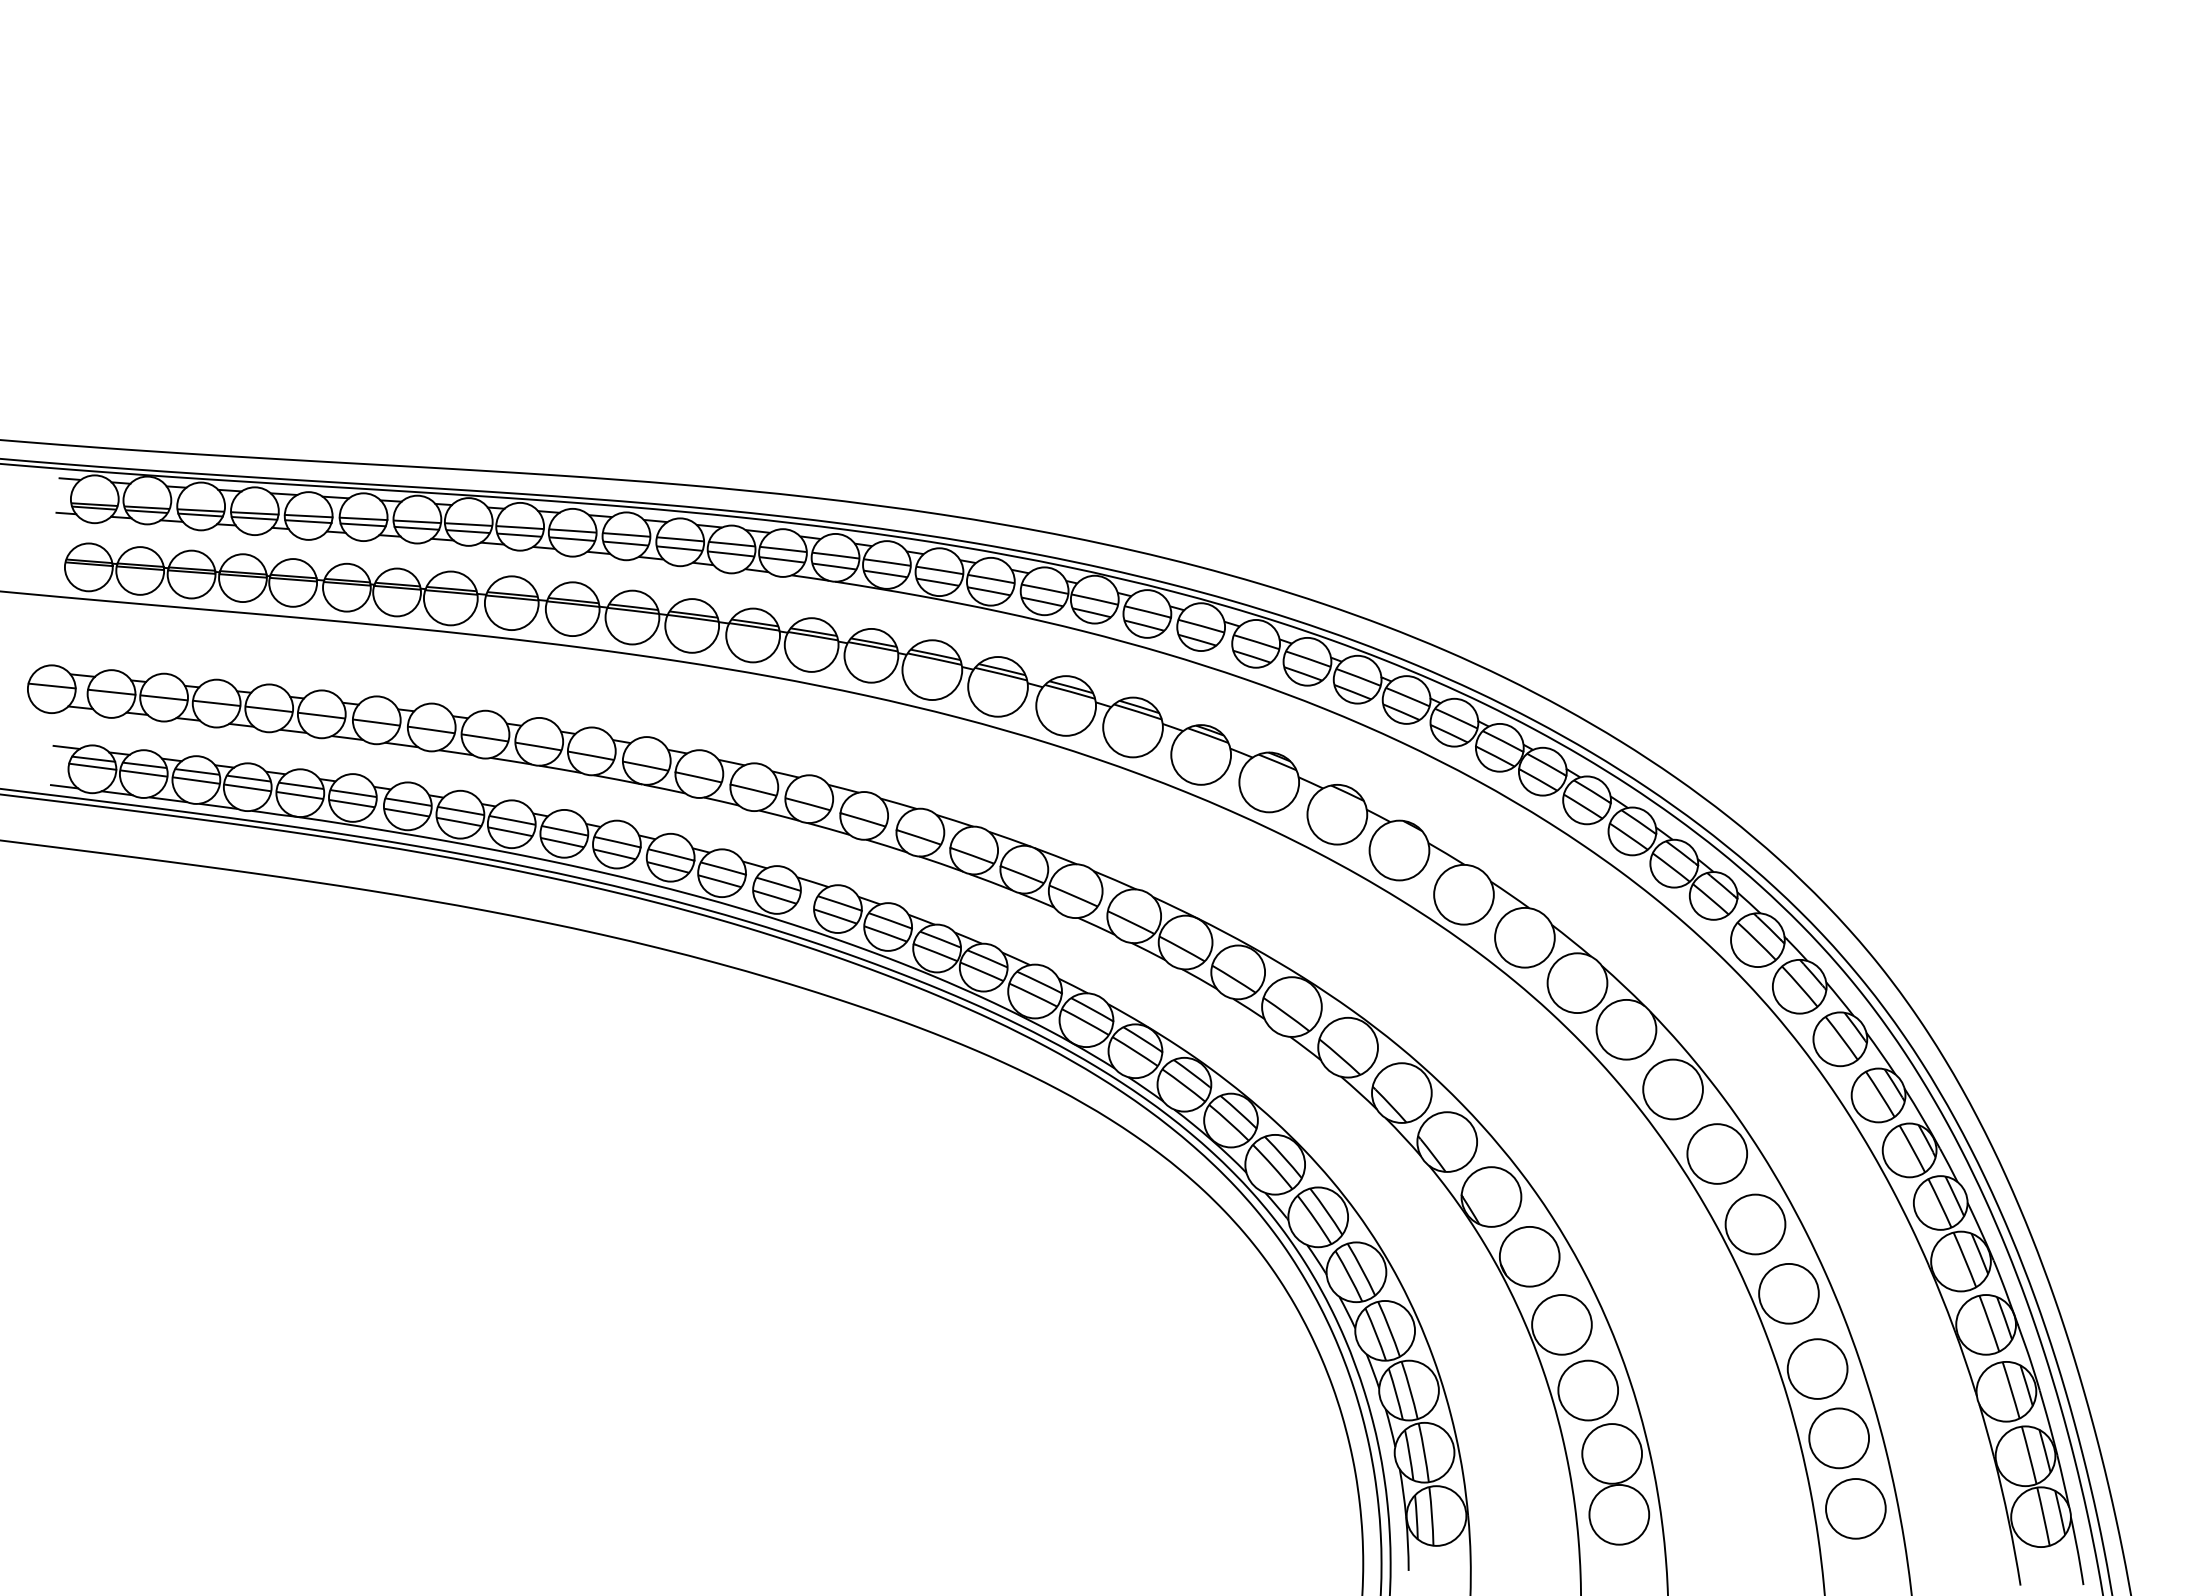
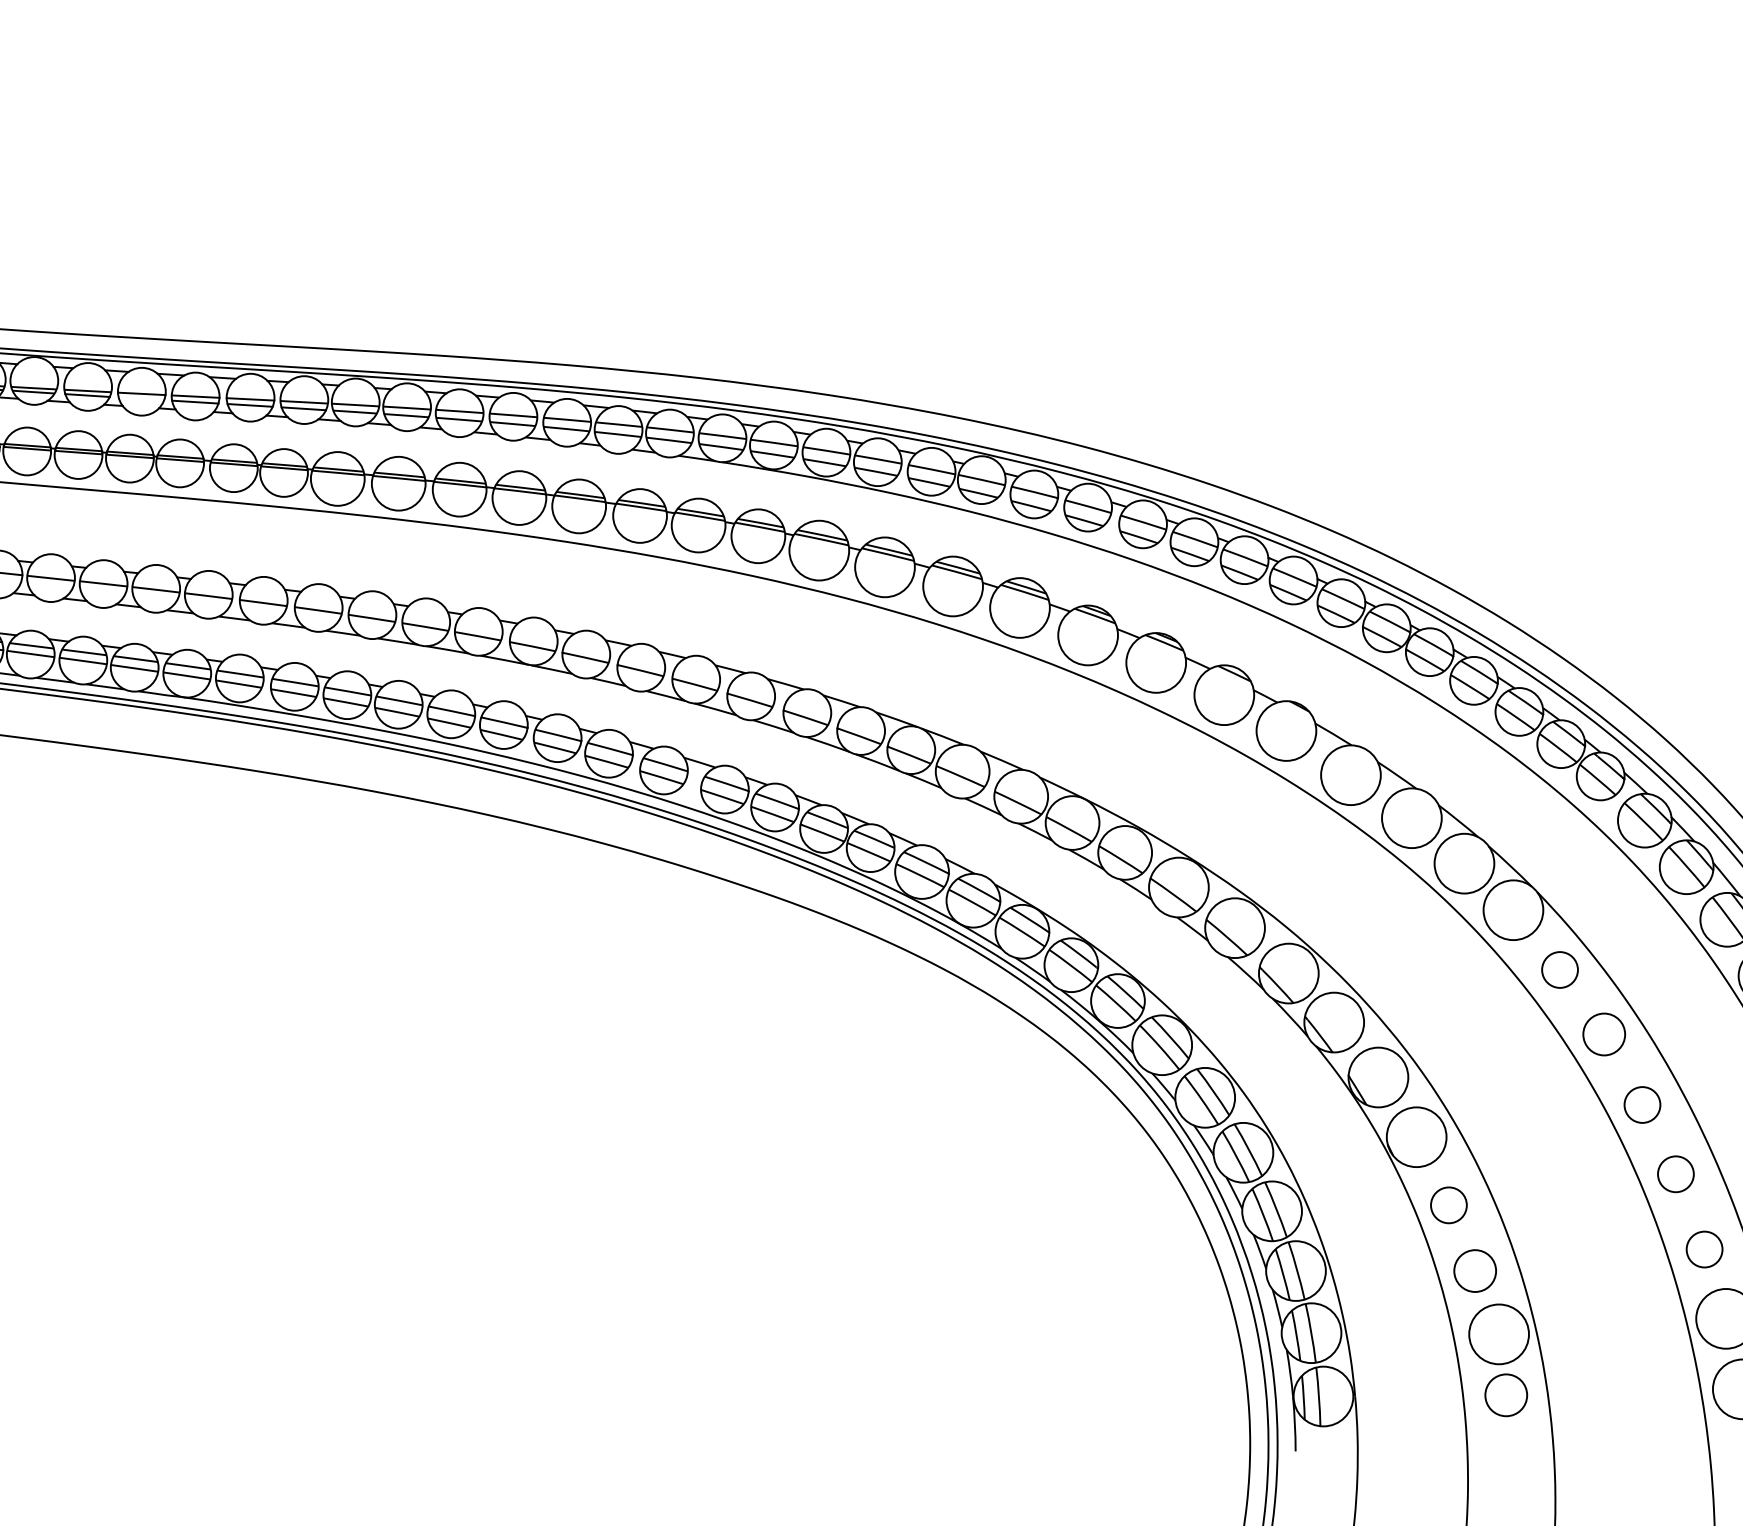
line: (254, 517) -> (141, 397), removed
circle: (1672, 1089) -> (1559, 969), size x0.6
circle: (1717, 1153) -> (1604, 1033), size x0.7
circle: (1755, 1224) -> (1642, 1104), size x0.6
circle: (1788, 1293) -> (1675, 1173), size x0.6
circle: (1561, 1324) -> (1448, 1204), size x0.6
circle: (1817, 1368) -> (1704, 1248), size x0.6
circle: (1588, 1390) -> (1475, 1270), size x0.7
circle: (1619, 1514) -> (1506, 1394), size x0.7

